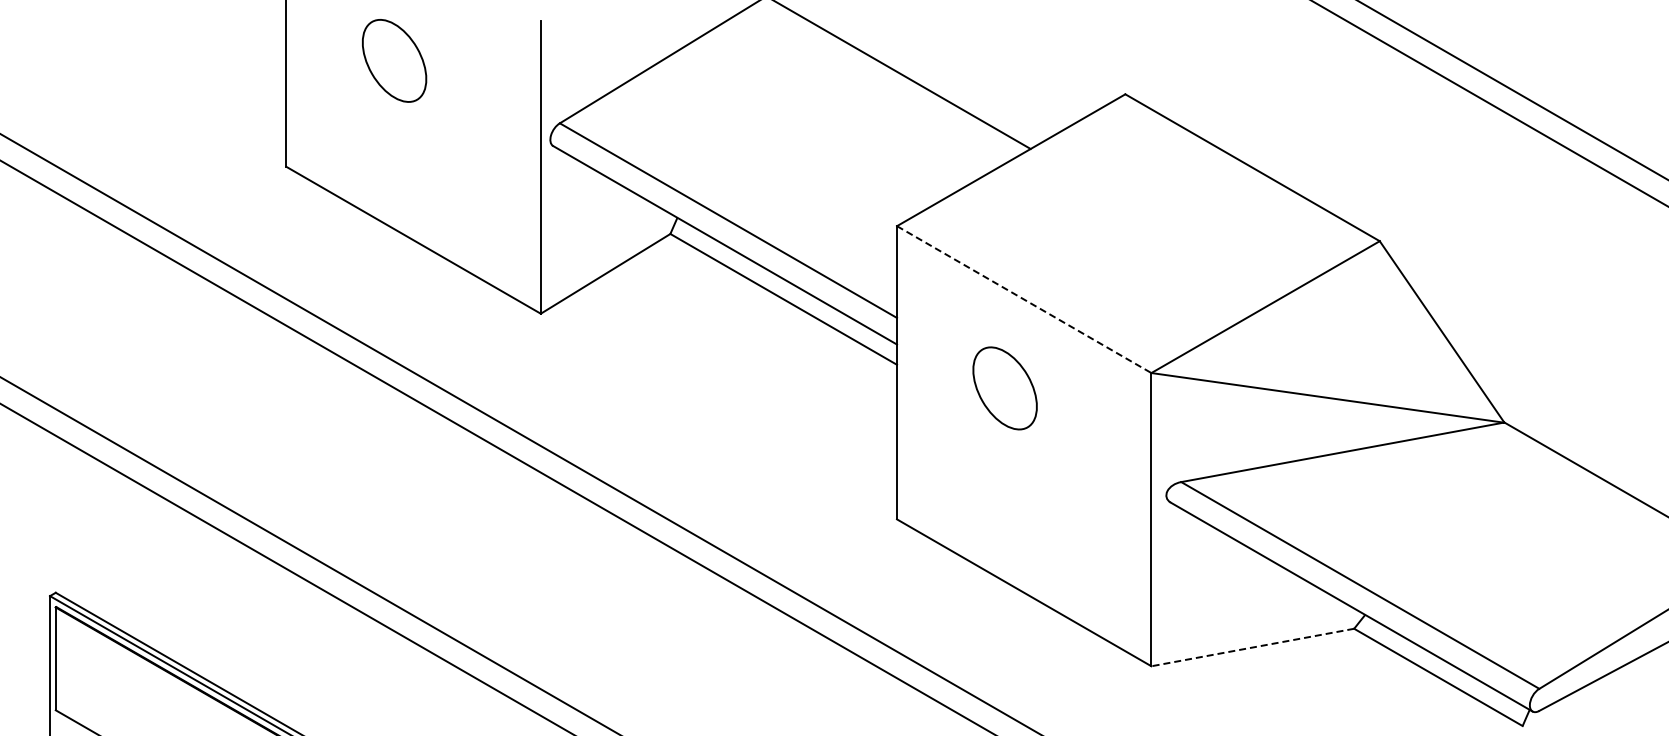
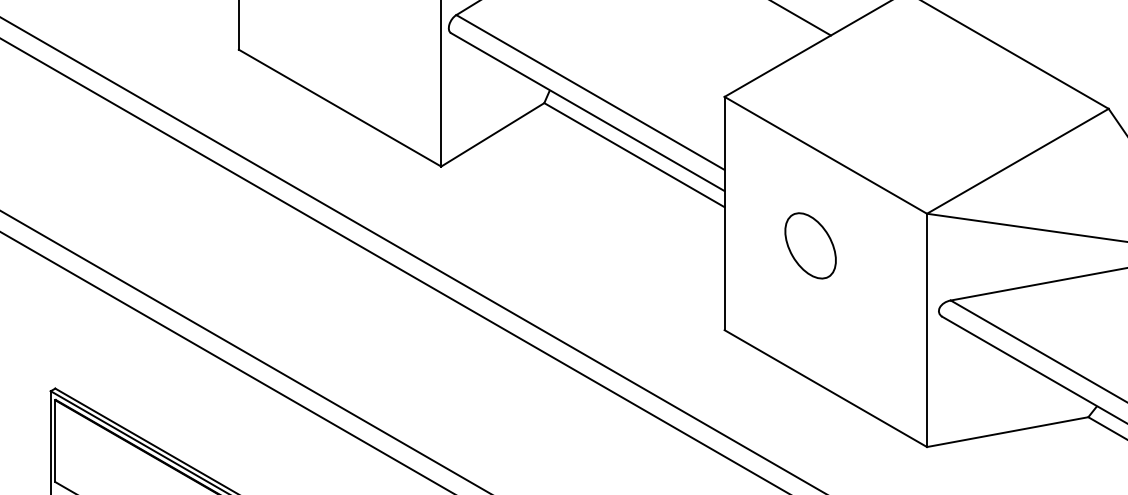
line: (1024, 299) -> (826, 155), dashed -> solid
part: (1004, 388) -> (810, 245), moved
line: (1252, 647) -> (1007, 432), dashed -> solid

